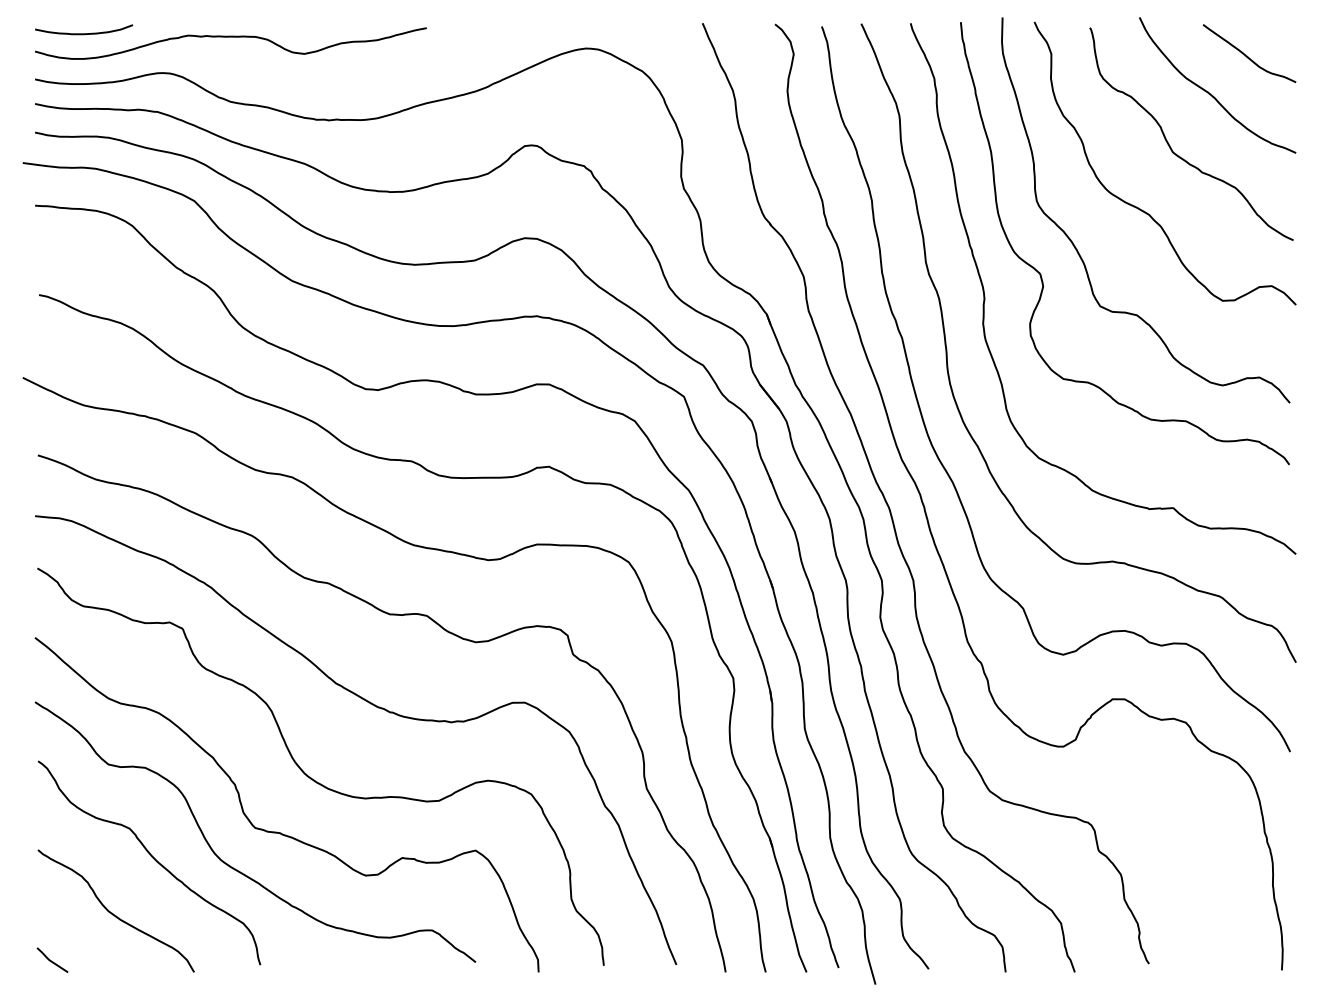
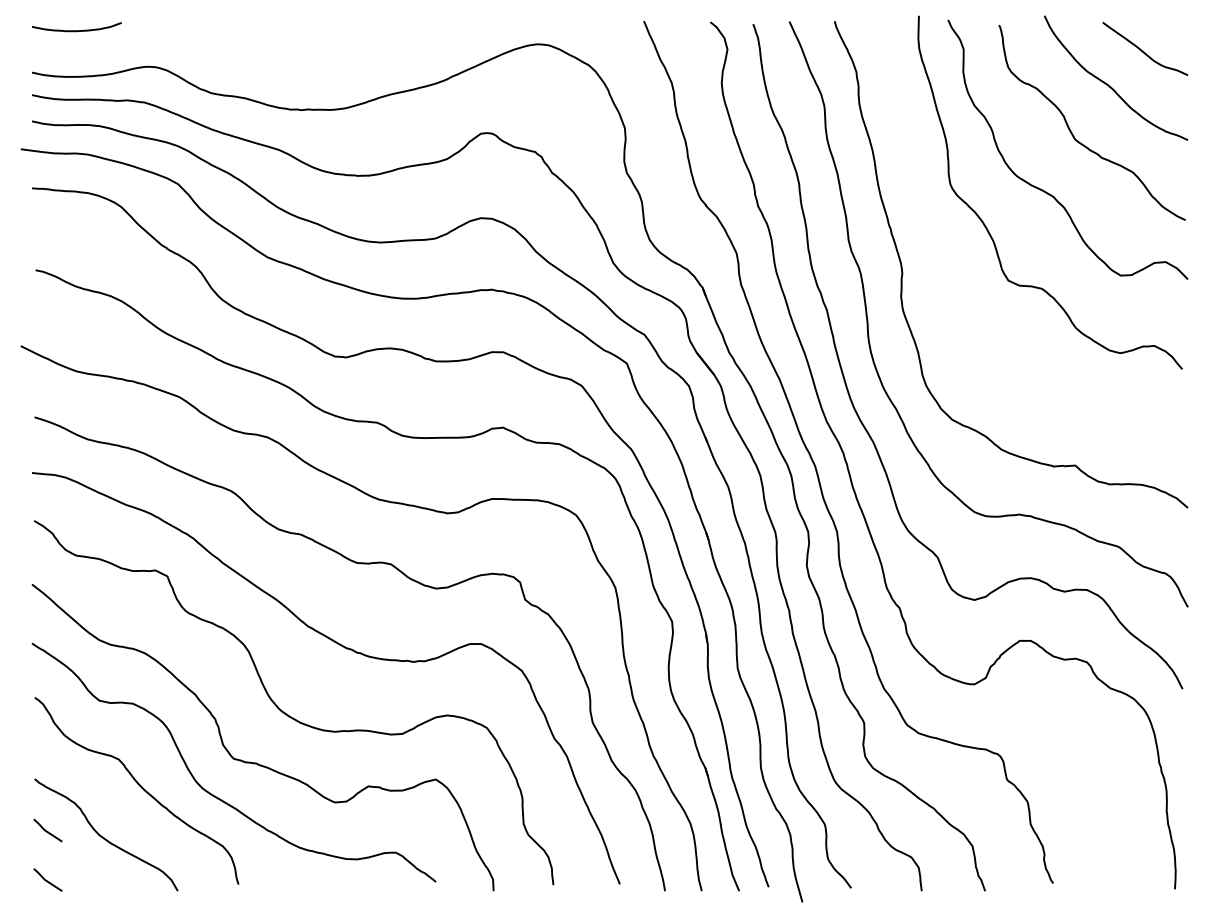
curve: (230, 37) -> (211, 34), removed
curve: (1041, 274) -> (954, 251), removed
line: (51, 906) -> (47, 830), added

